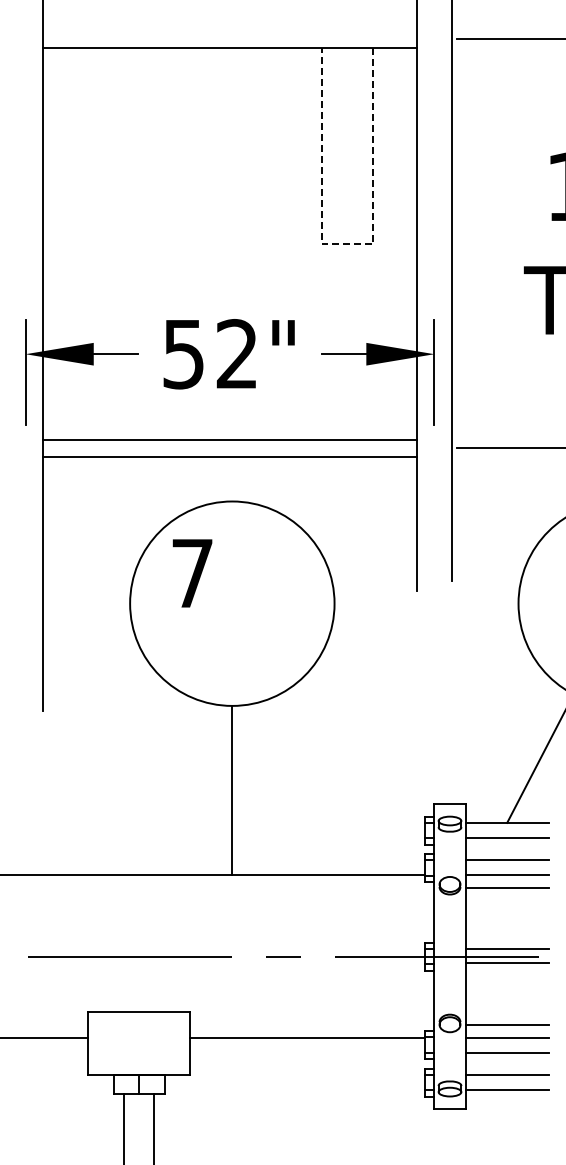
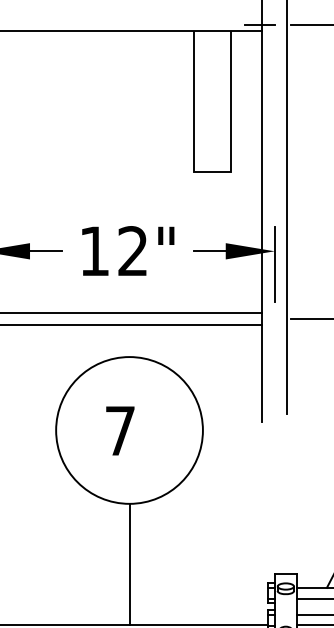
line: (413, 39) -> (259, 25), added
line: (347, 244) -> (212, 172), dashed -> solid
text: (183, 354) -> (94, 251), 52" -> 12"
text: (192, 573) -> (120, 431), moved

